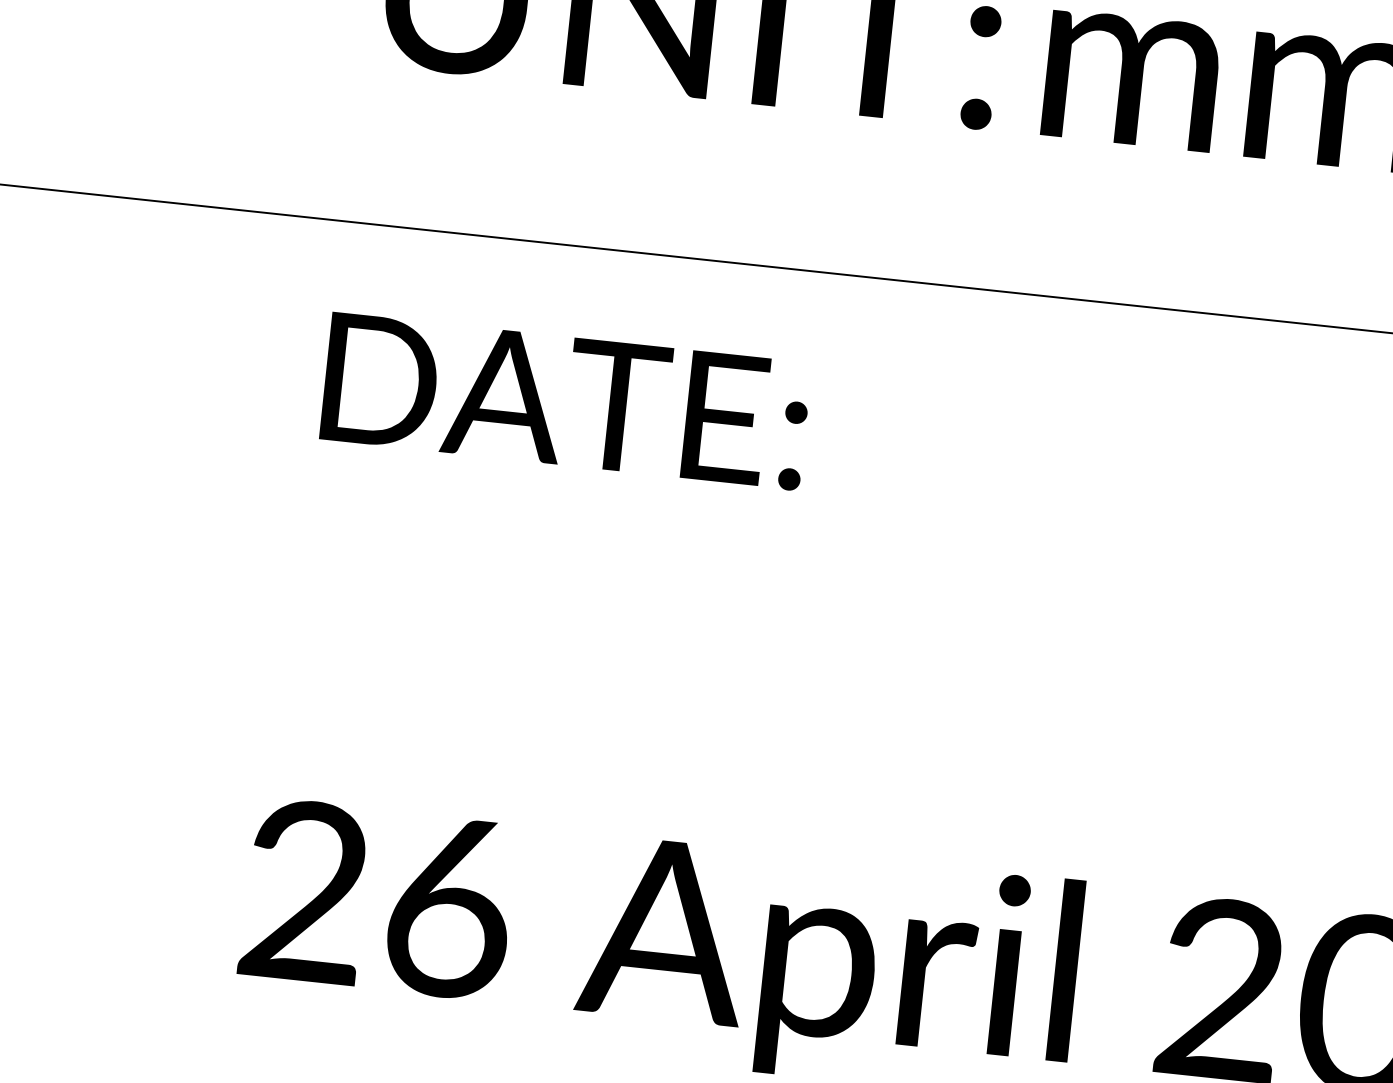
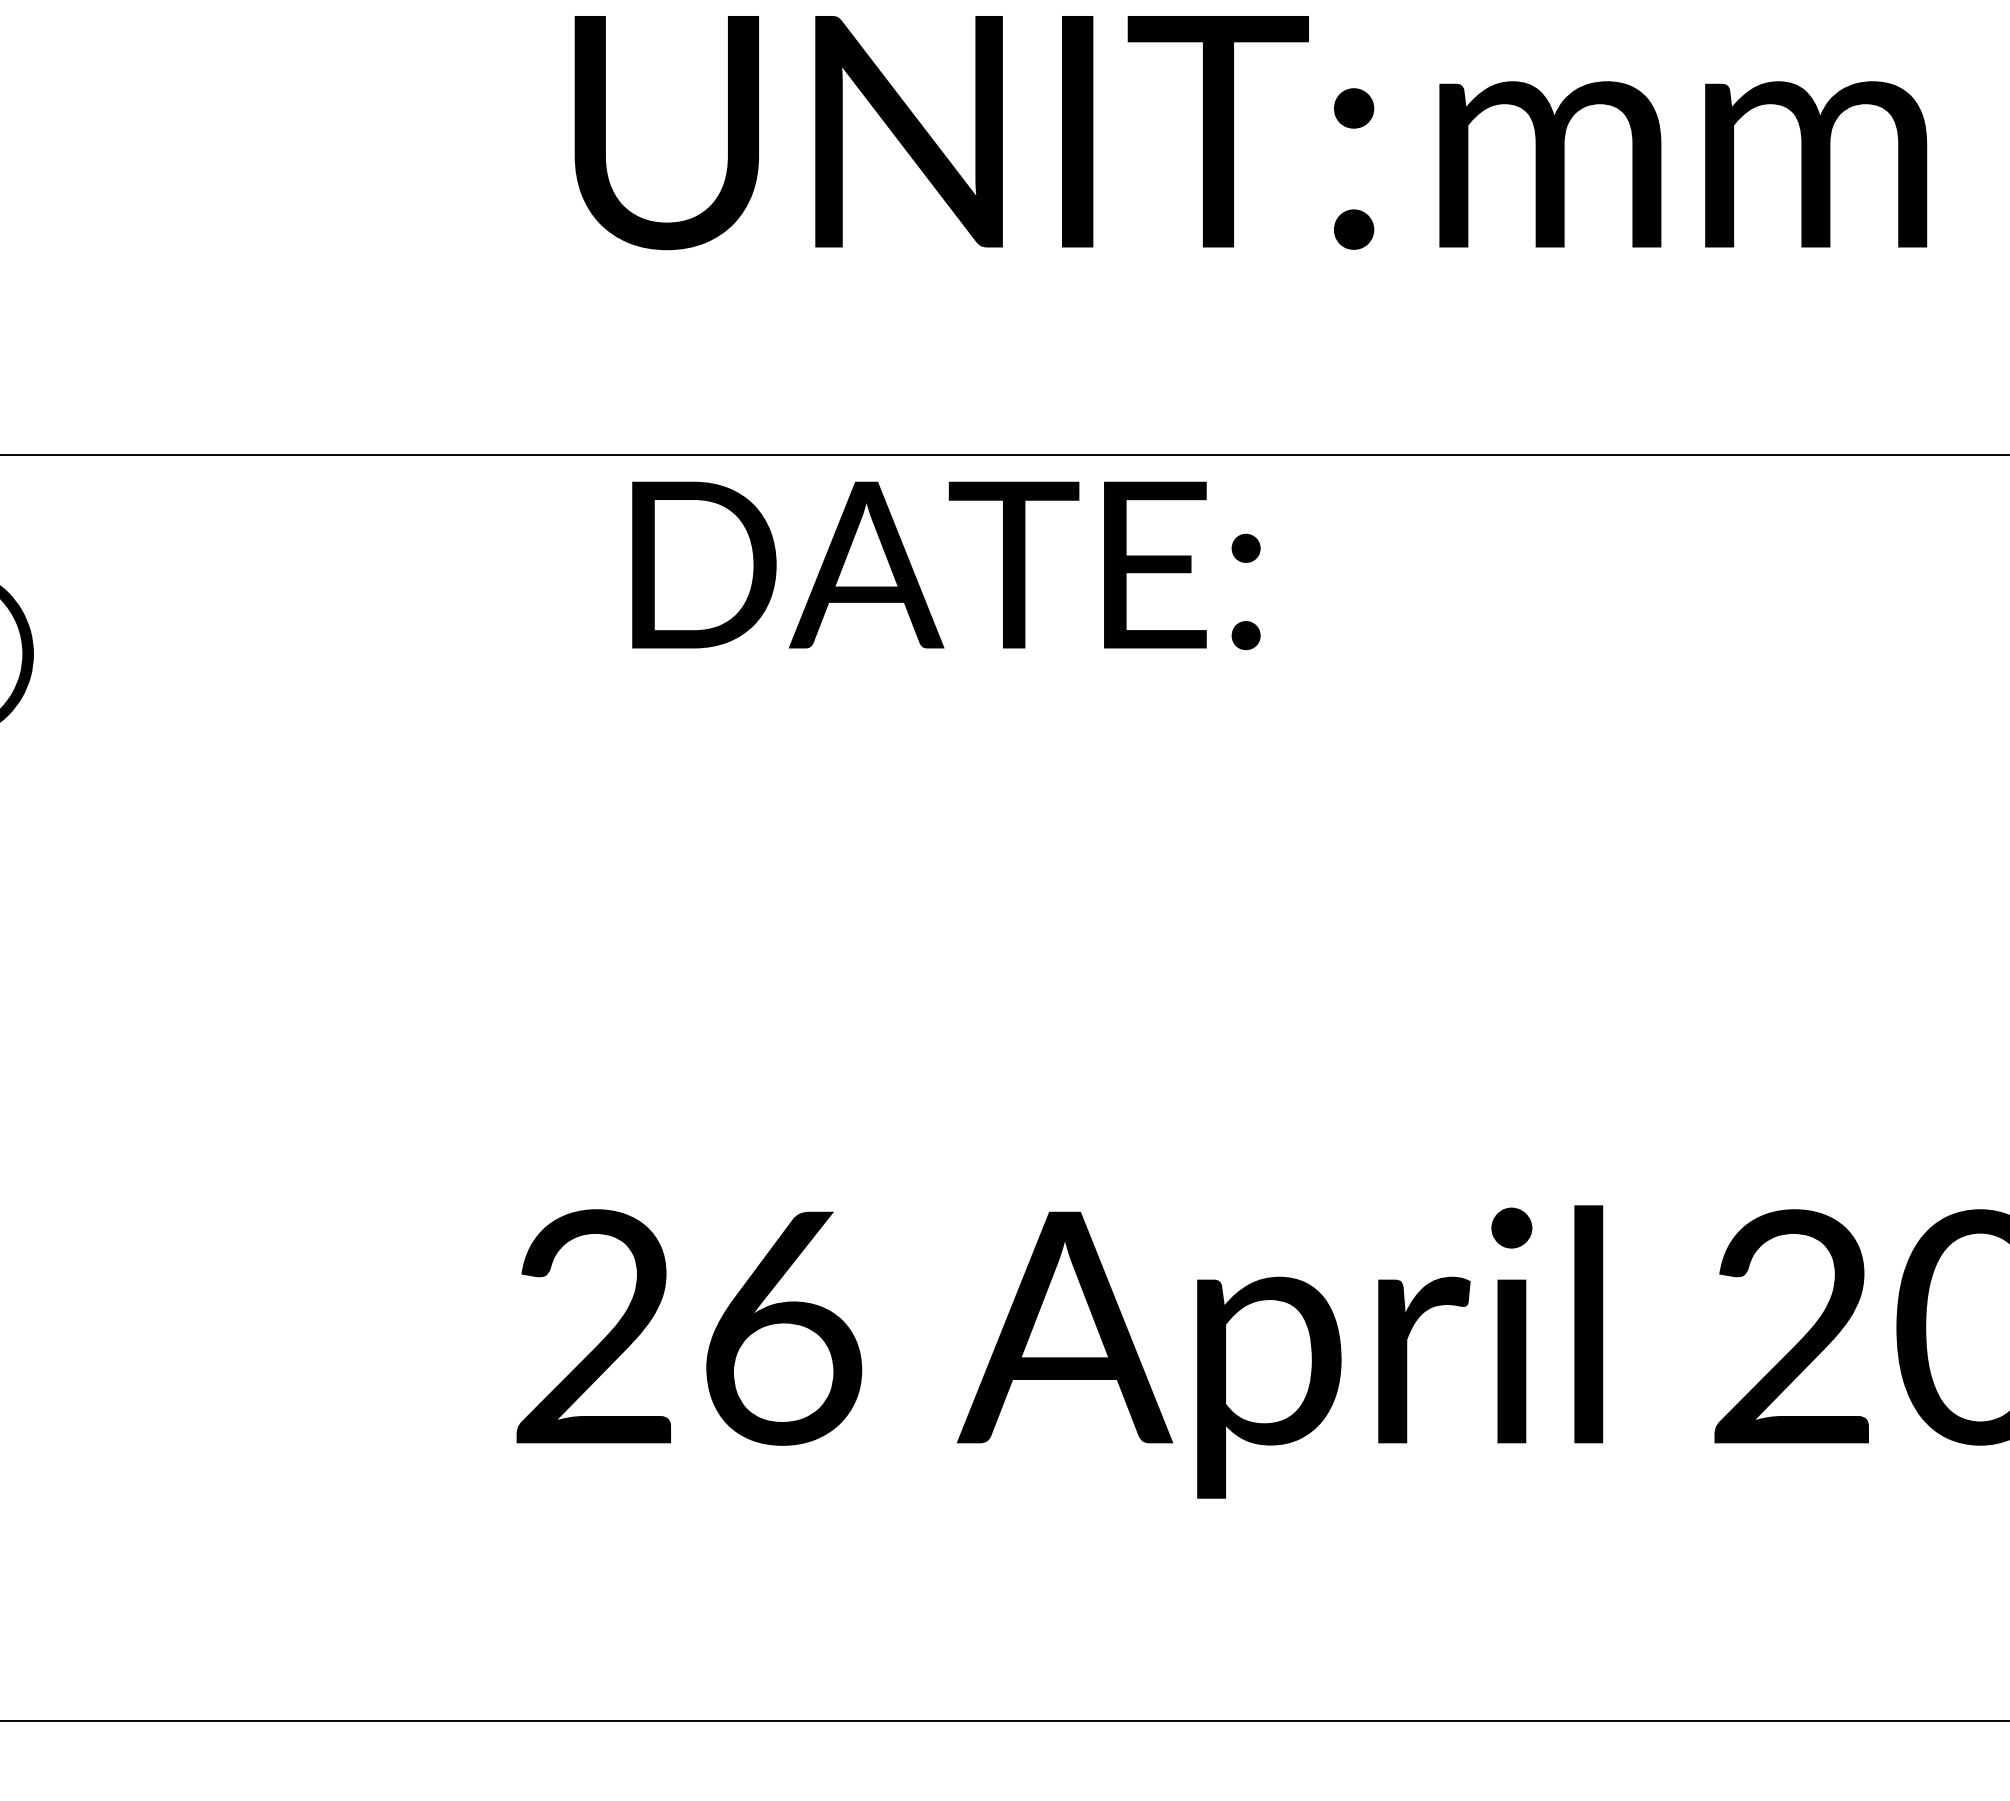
text: (565, 401) -> (946, 565), moved

